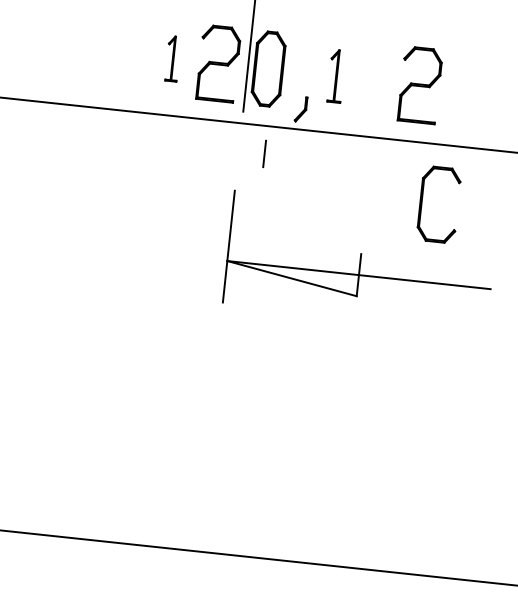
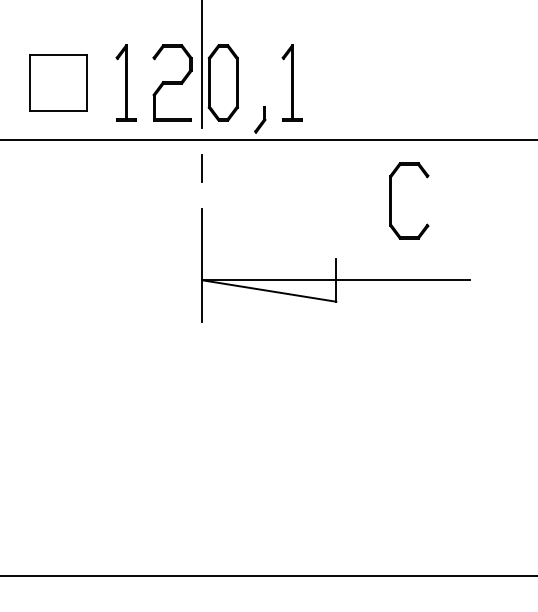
part: (106, 51) -> (58, 82), added
part: (172, 58) -> (125, 82), size x1.67
part: (335, 75) -> (291, 82), size x1.43
part: (420, 84) -> (377, 82), removed
line: (263, 153) -> (201, 168), moved

